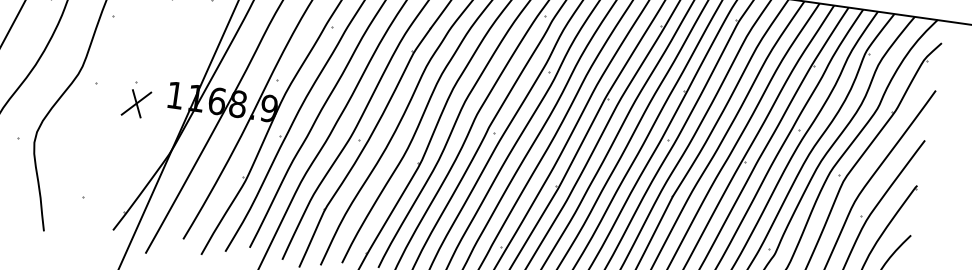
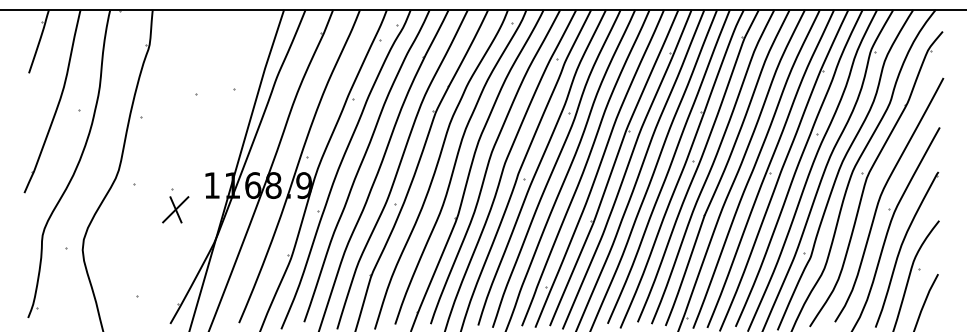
part: (136, 99) -> (175, 205), moved

